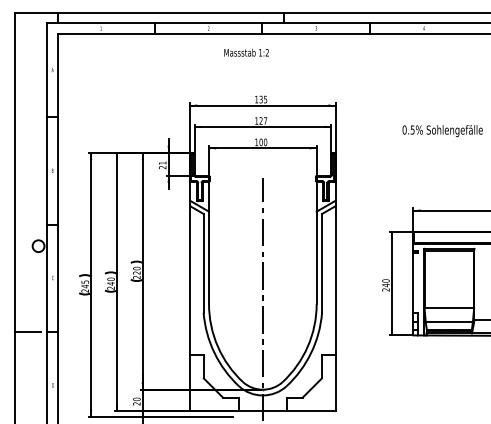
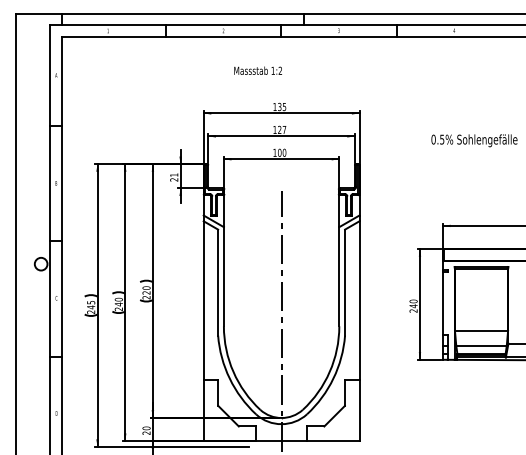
text: (245, 52) -> (257, 70), moved
line: (27, 332) -> (29, 356), removed

